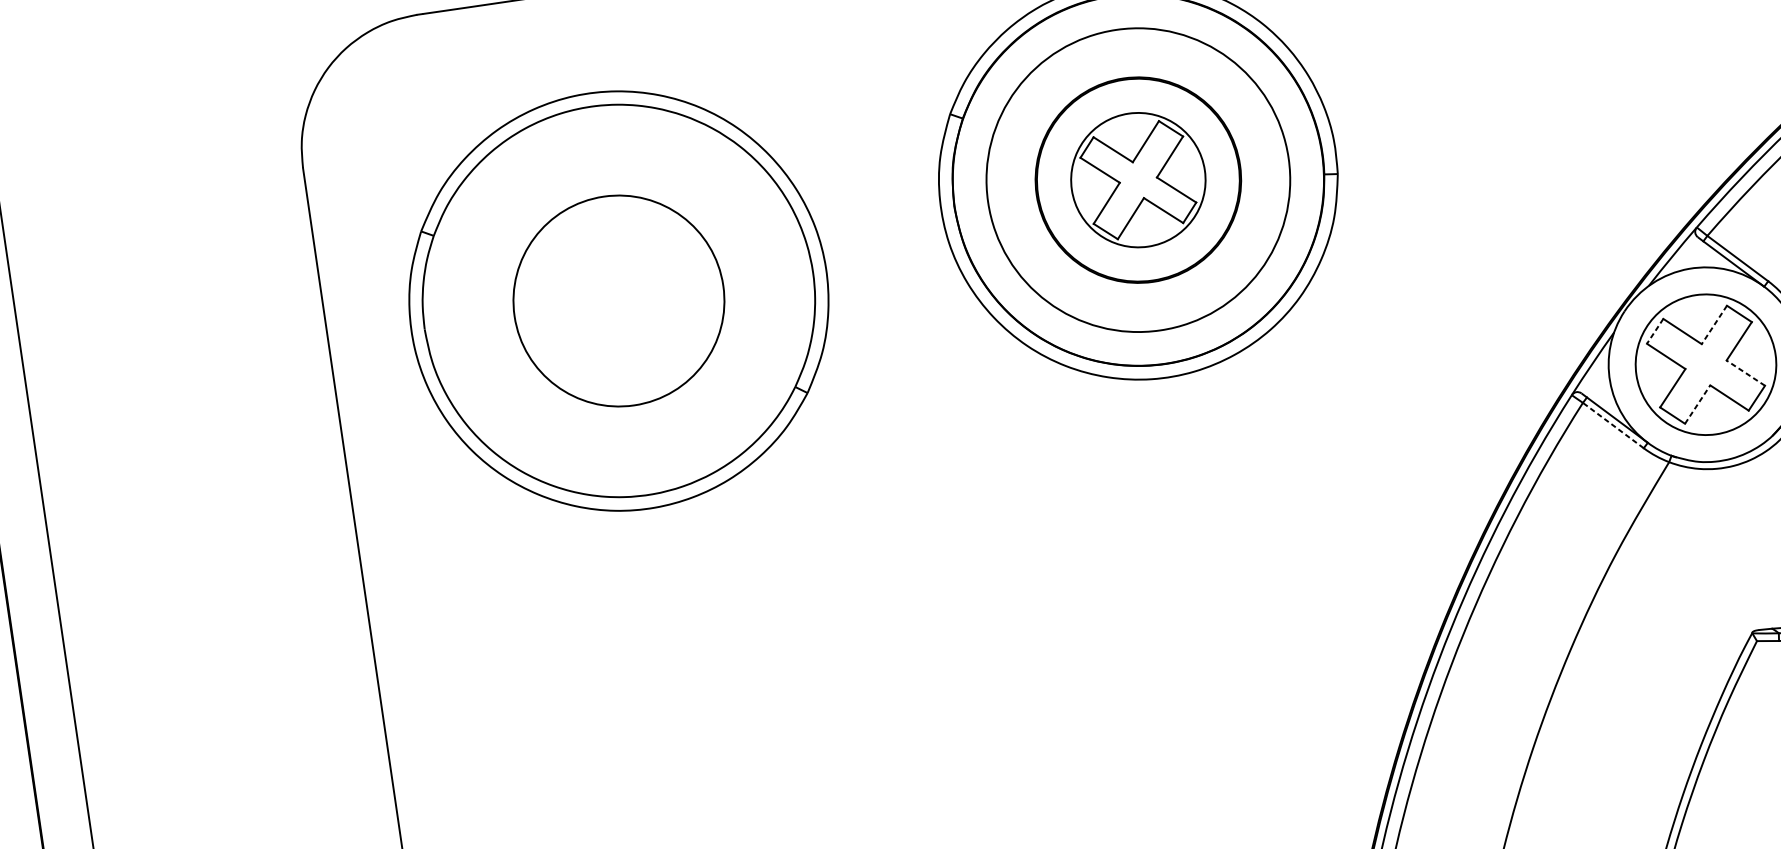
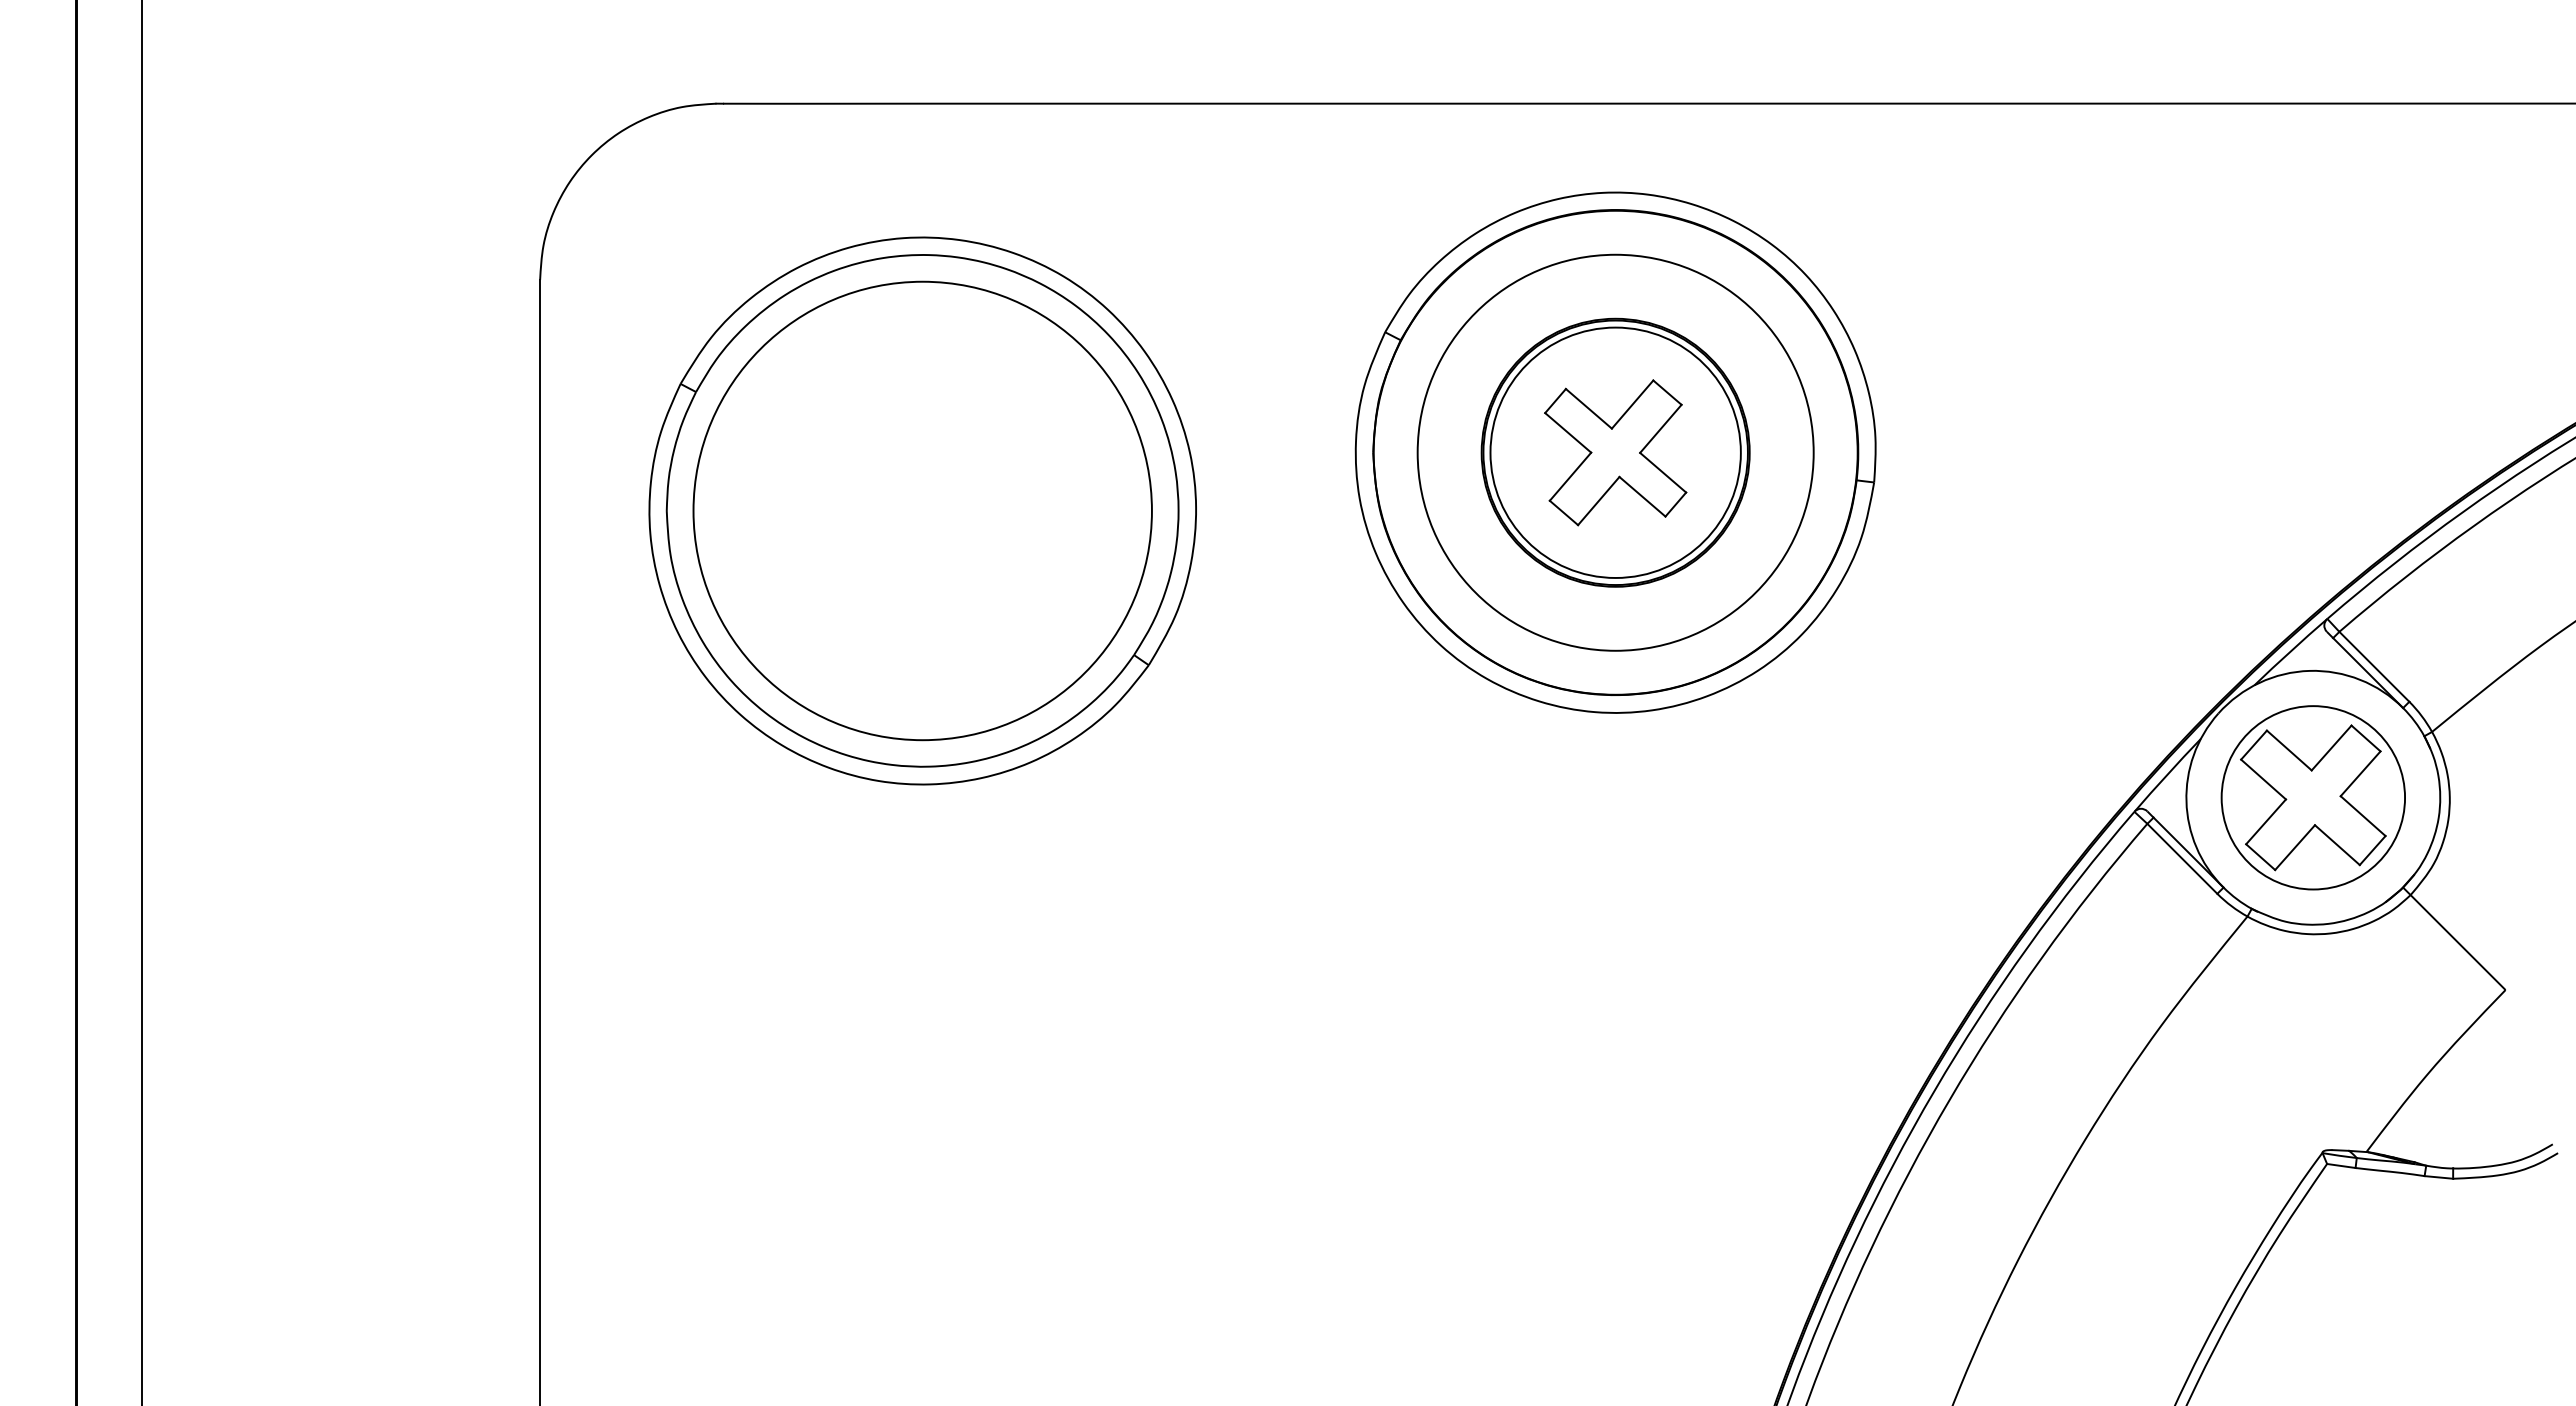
circle: (1138, 179) -> (1615, 452), size x1.43
circle: (618, 300) -> (922, 510), size x1.67
line: (1714, 325) -> (2331, 748), dashed -> solid
line: (1654, 331) -> (2253, 745), dashed -> solid
line: (1746, 373) -> (2363, 816), dashed -> solid
line: (1697, 404) -> (2295, 847), dashed -> solid
line: (1613, 425) -> (2182, 858), dashed -> solid

